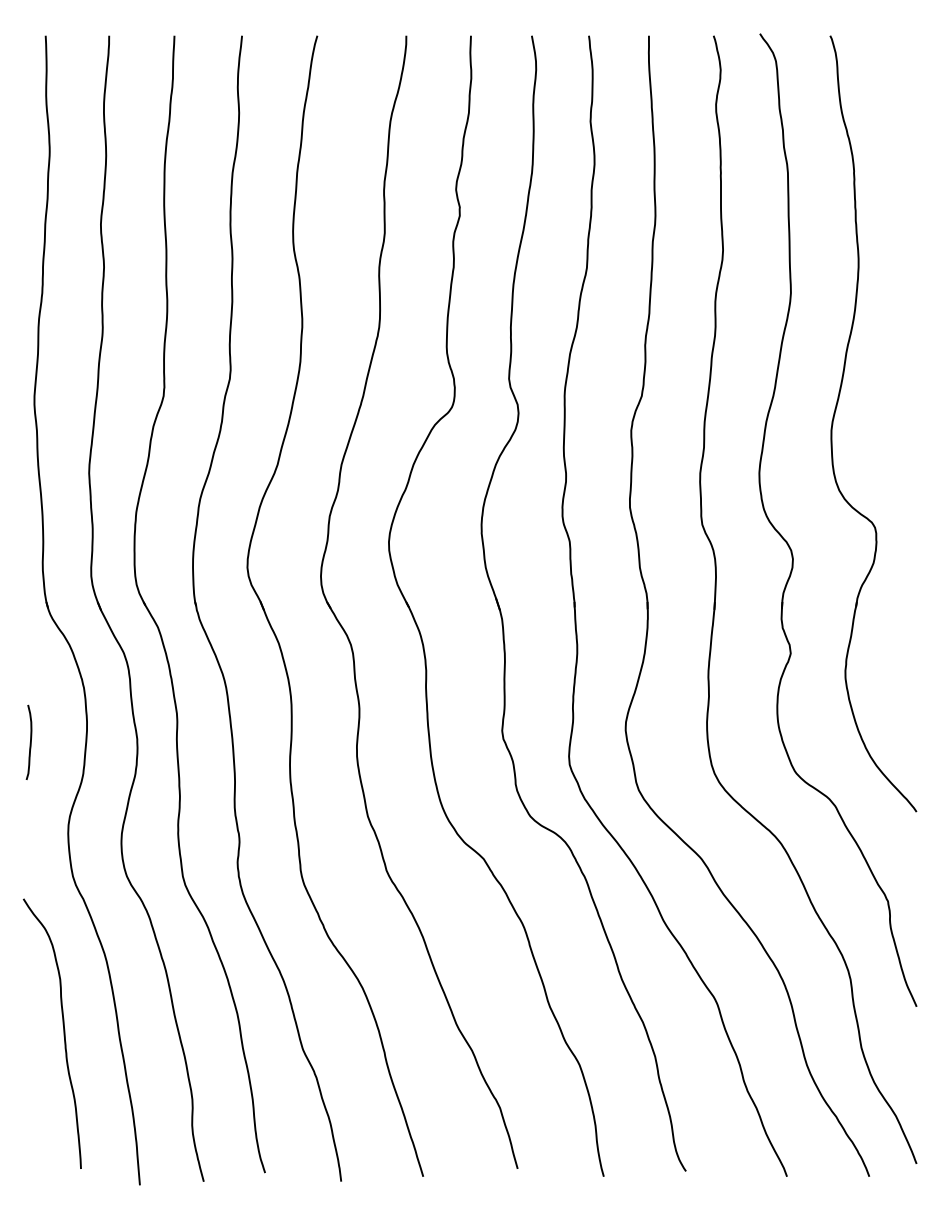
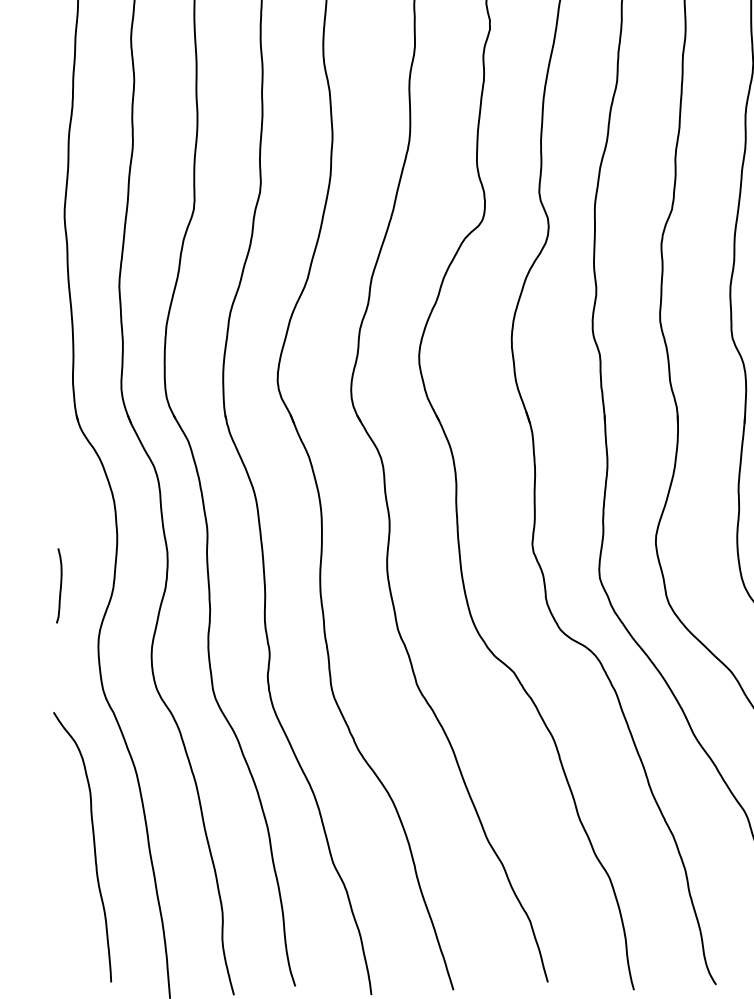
curve: (30, 741) -> (60, 584), moved

